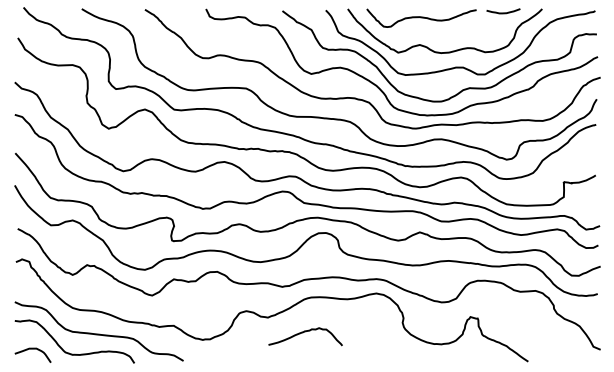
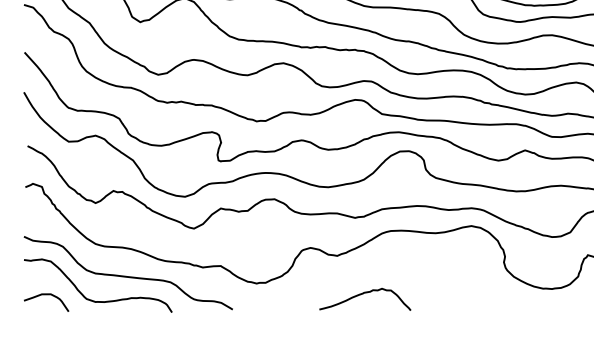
curve: (305, 332) -> (365, 294), moved

